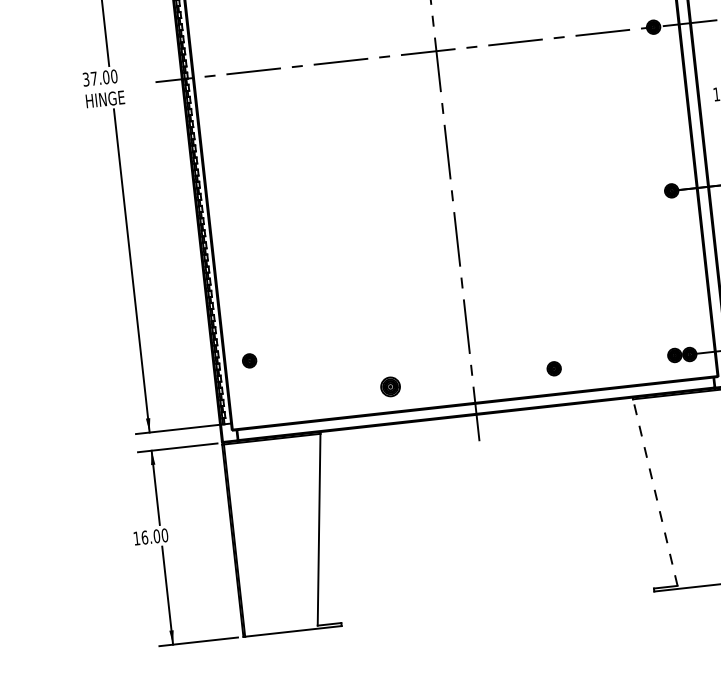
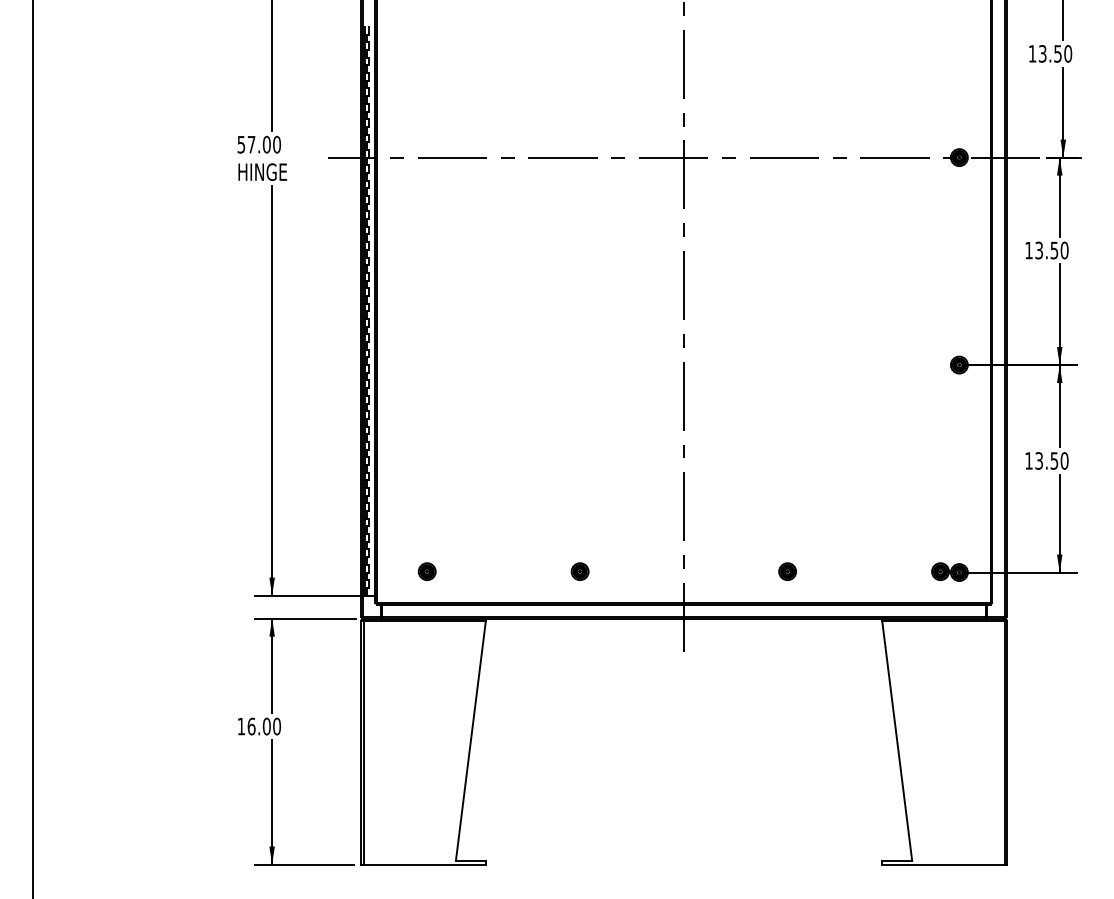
text: (86, 78) -> (241, 143), 37.00 -> 57.00
part: (249, 360) -> (426, 571), moved
part: (390, 386) -> (579, 571), size x0.71
line: (655, 492) -> (897, 740), dashed -> solid

